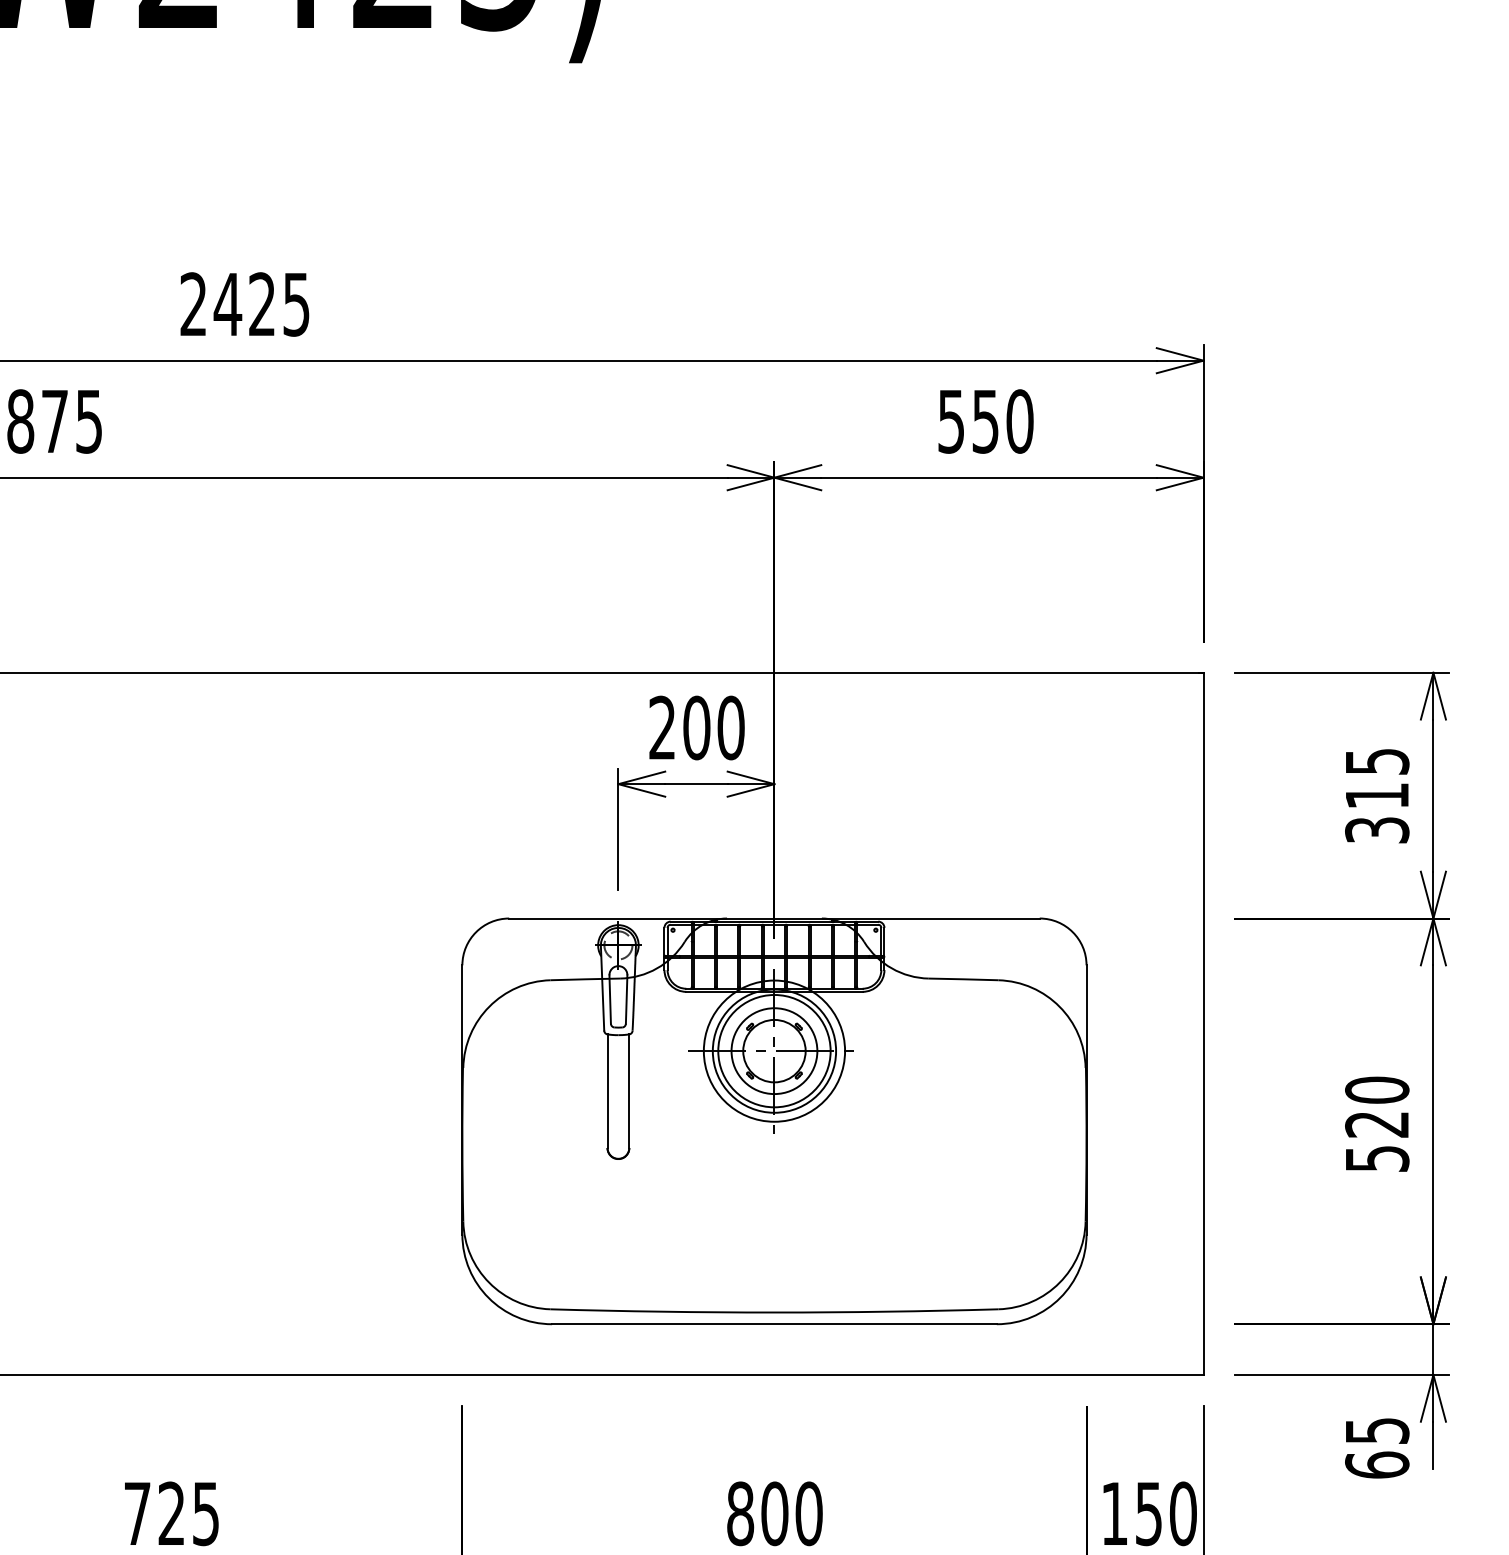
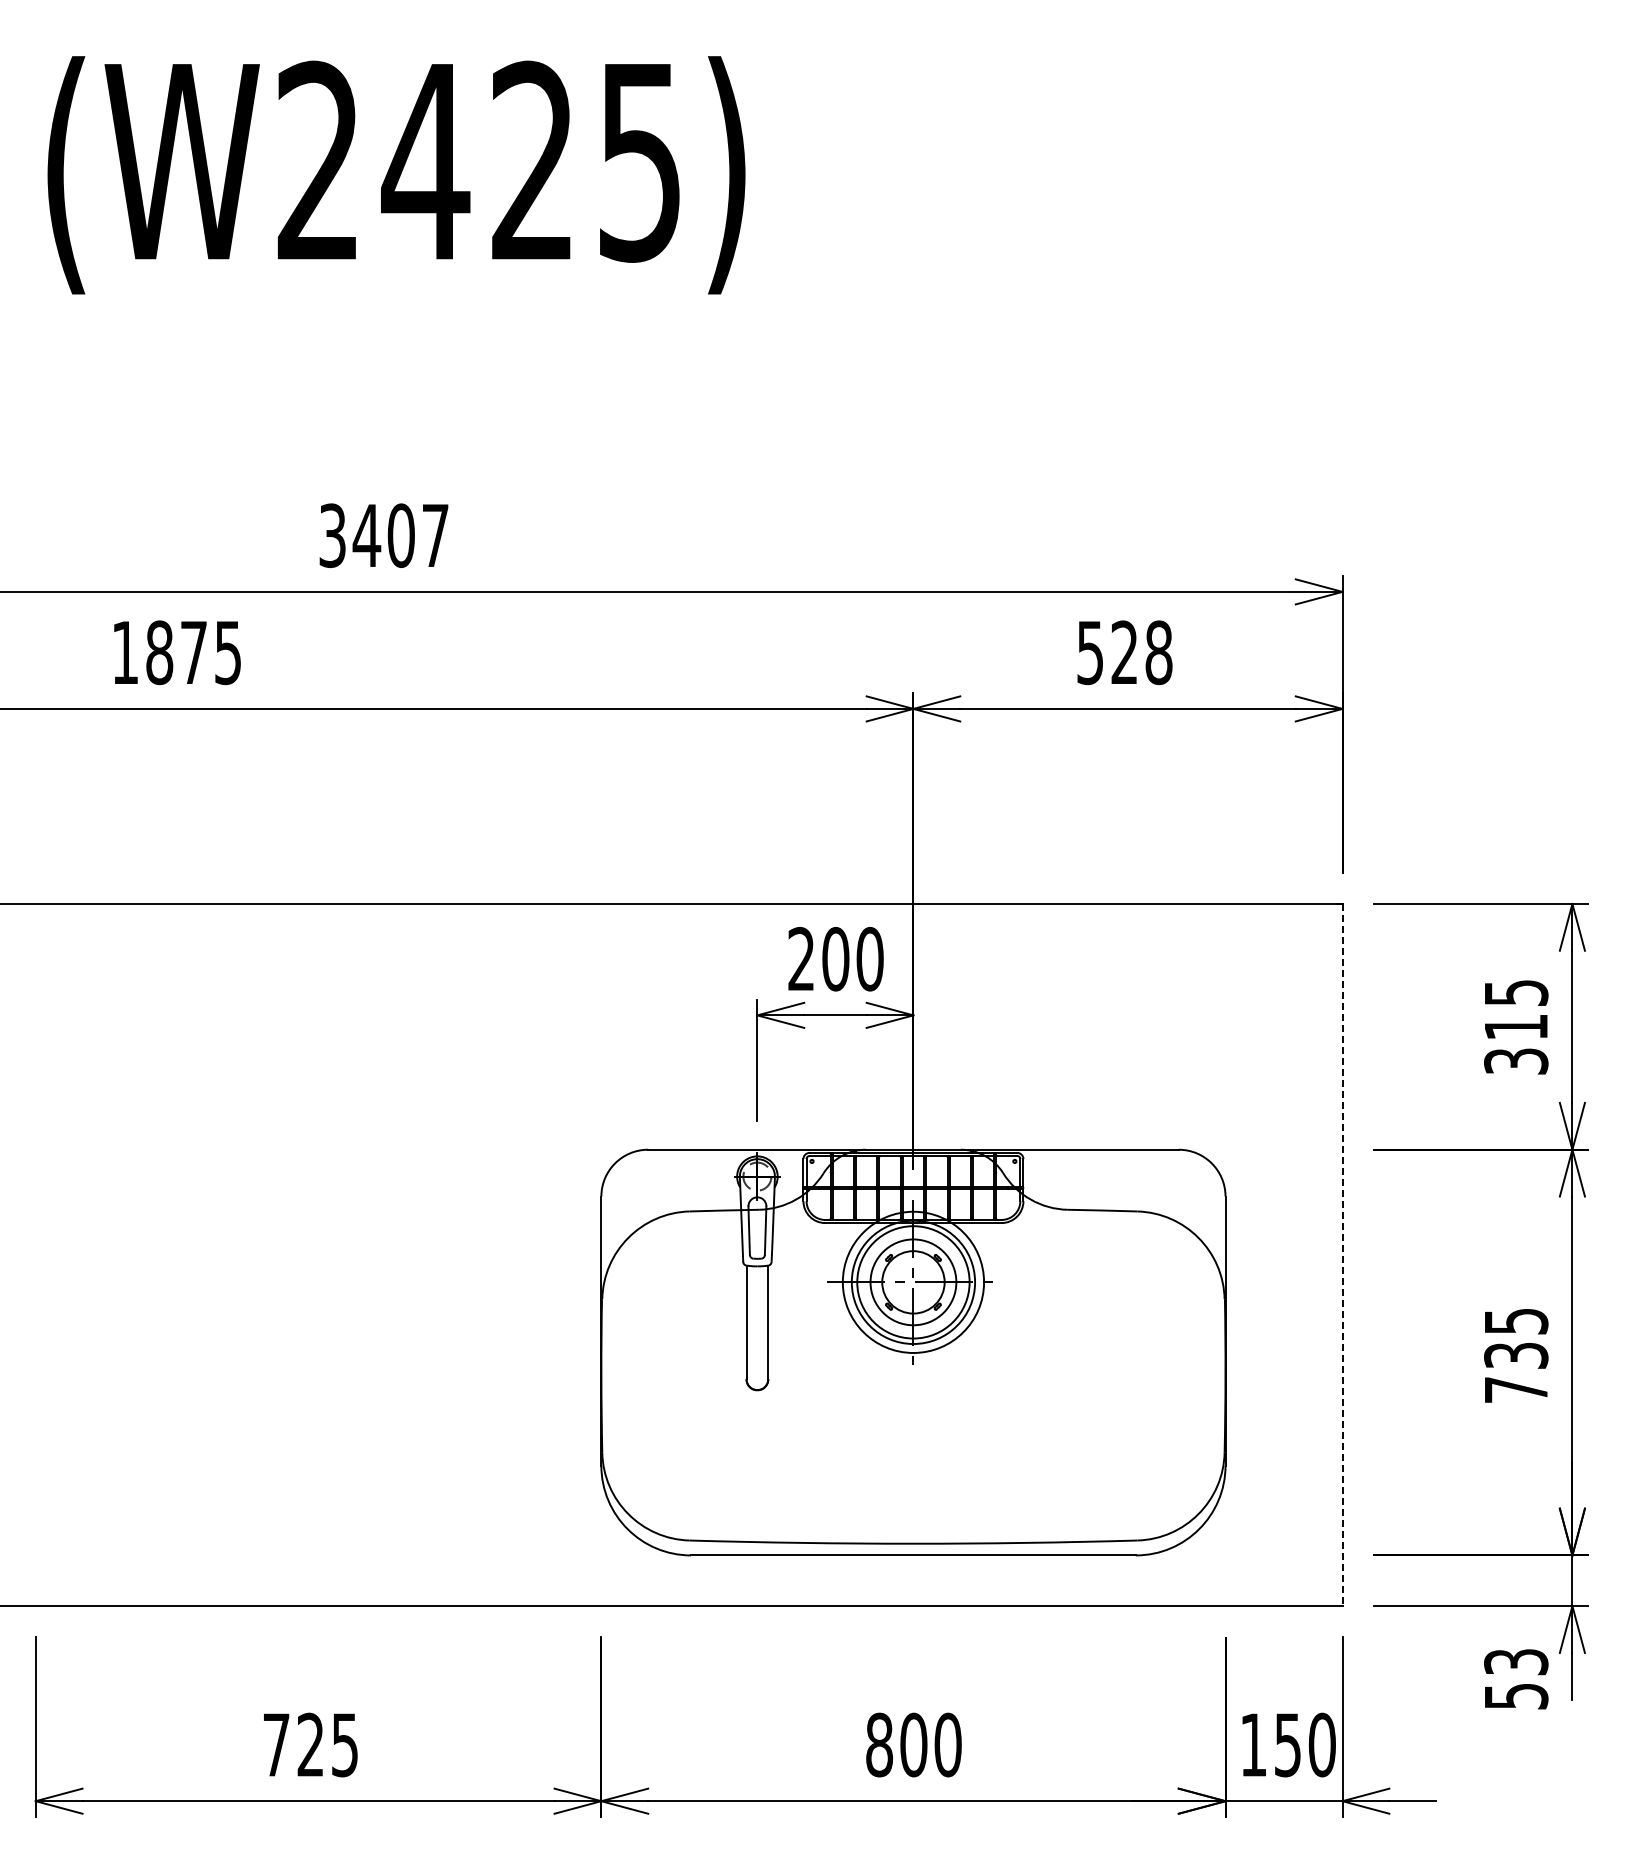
text: (244, 304) -> (383, 535), 2425 -> 3407
text: (1002, 421) -> (1141, 652), 550 -> 528
line: (1203, 1024) -> (1342, 1255), solid -> dashed
text: (1377, 1123) -> (1516, 1354), 520 -> 735
text: (1377, 1448) -> (1516, 1679), 65 -> 53

